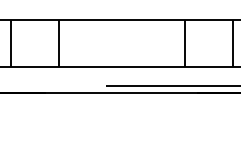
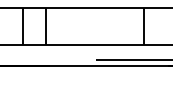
line: (59, 43) -> (46, 26), moved
line: (185, 43) -> (144, 26), moved

